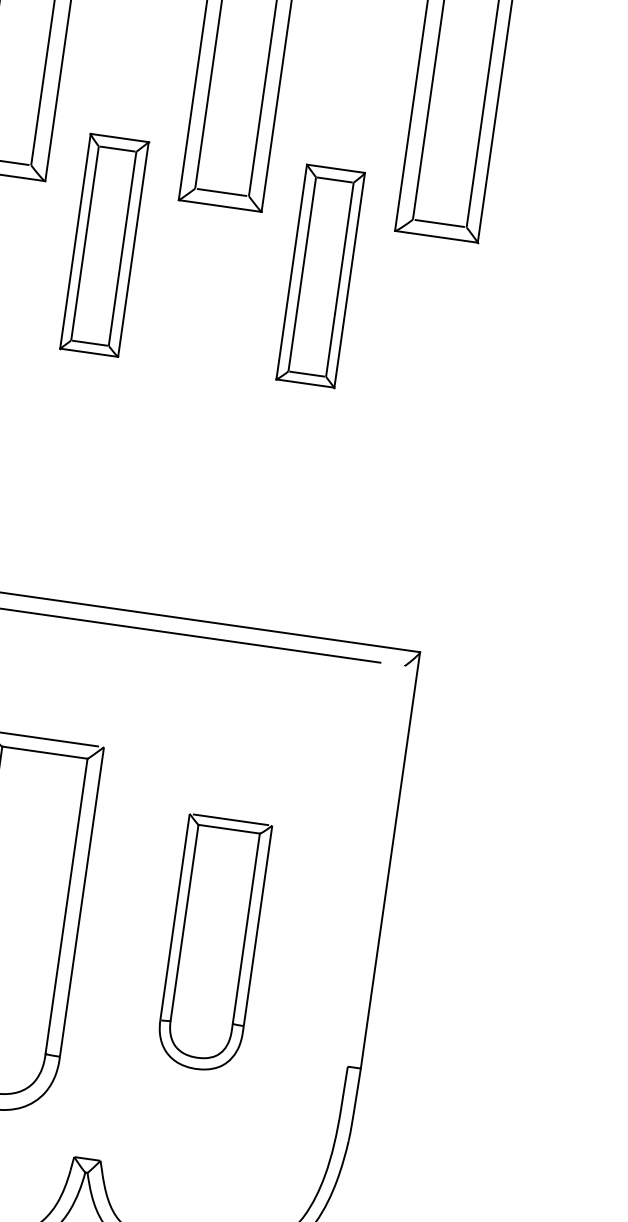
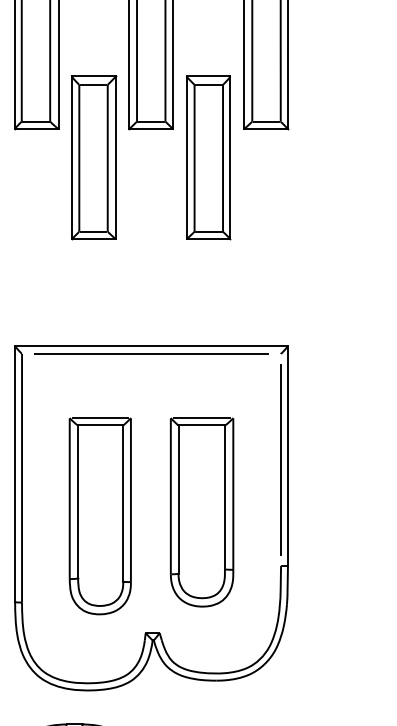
part: (105, 244) -> (94, 157), size x1.43
part: (320, 275) -> (208, 157), size x1.43
line: (377, 865) -> (281, 459), added
part: (213, 944) -> (202, 512), size x1.43

